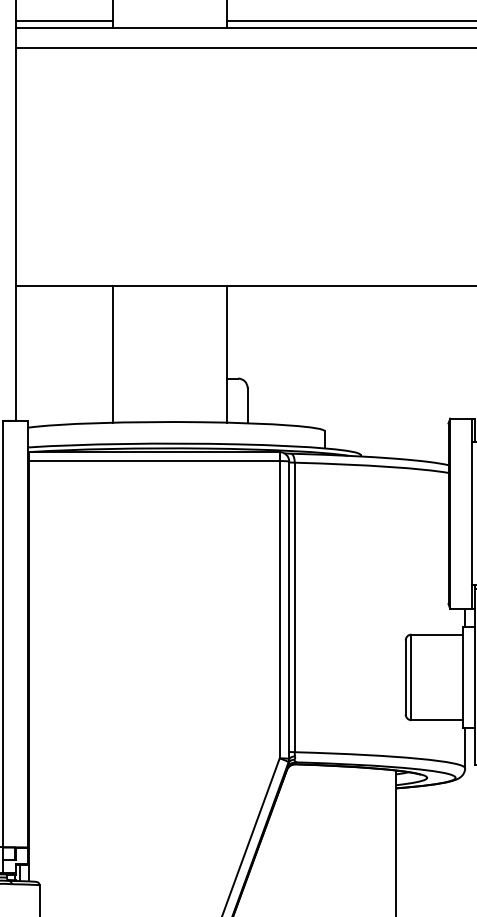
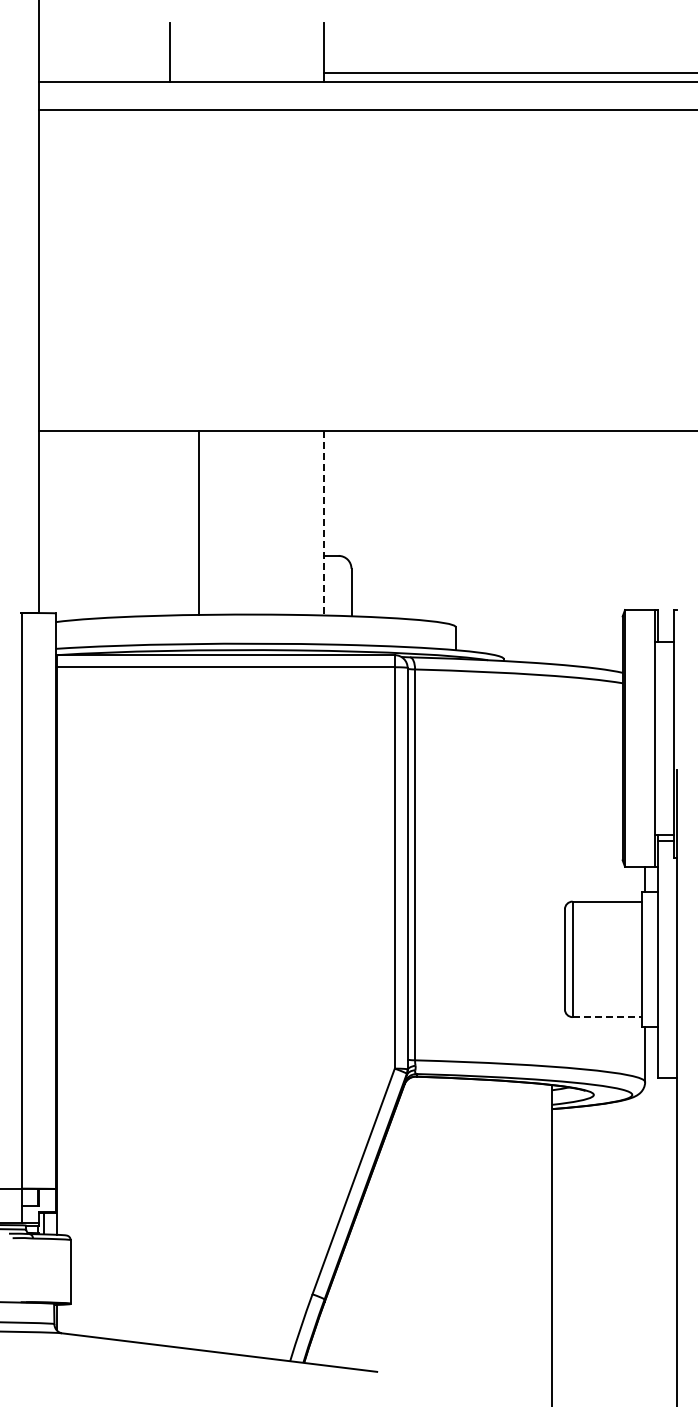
line: (64, 21) -> (104, 73), removed
line: (113, 354) -> (199, 523), moved
line: (227, 354) -> (324, 523), solid -> dashed
line: (437, 720) -> (607, 1017), solid -> dashed

